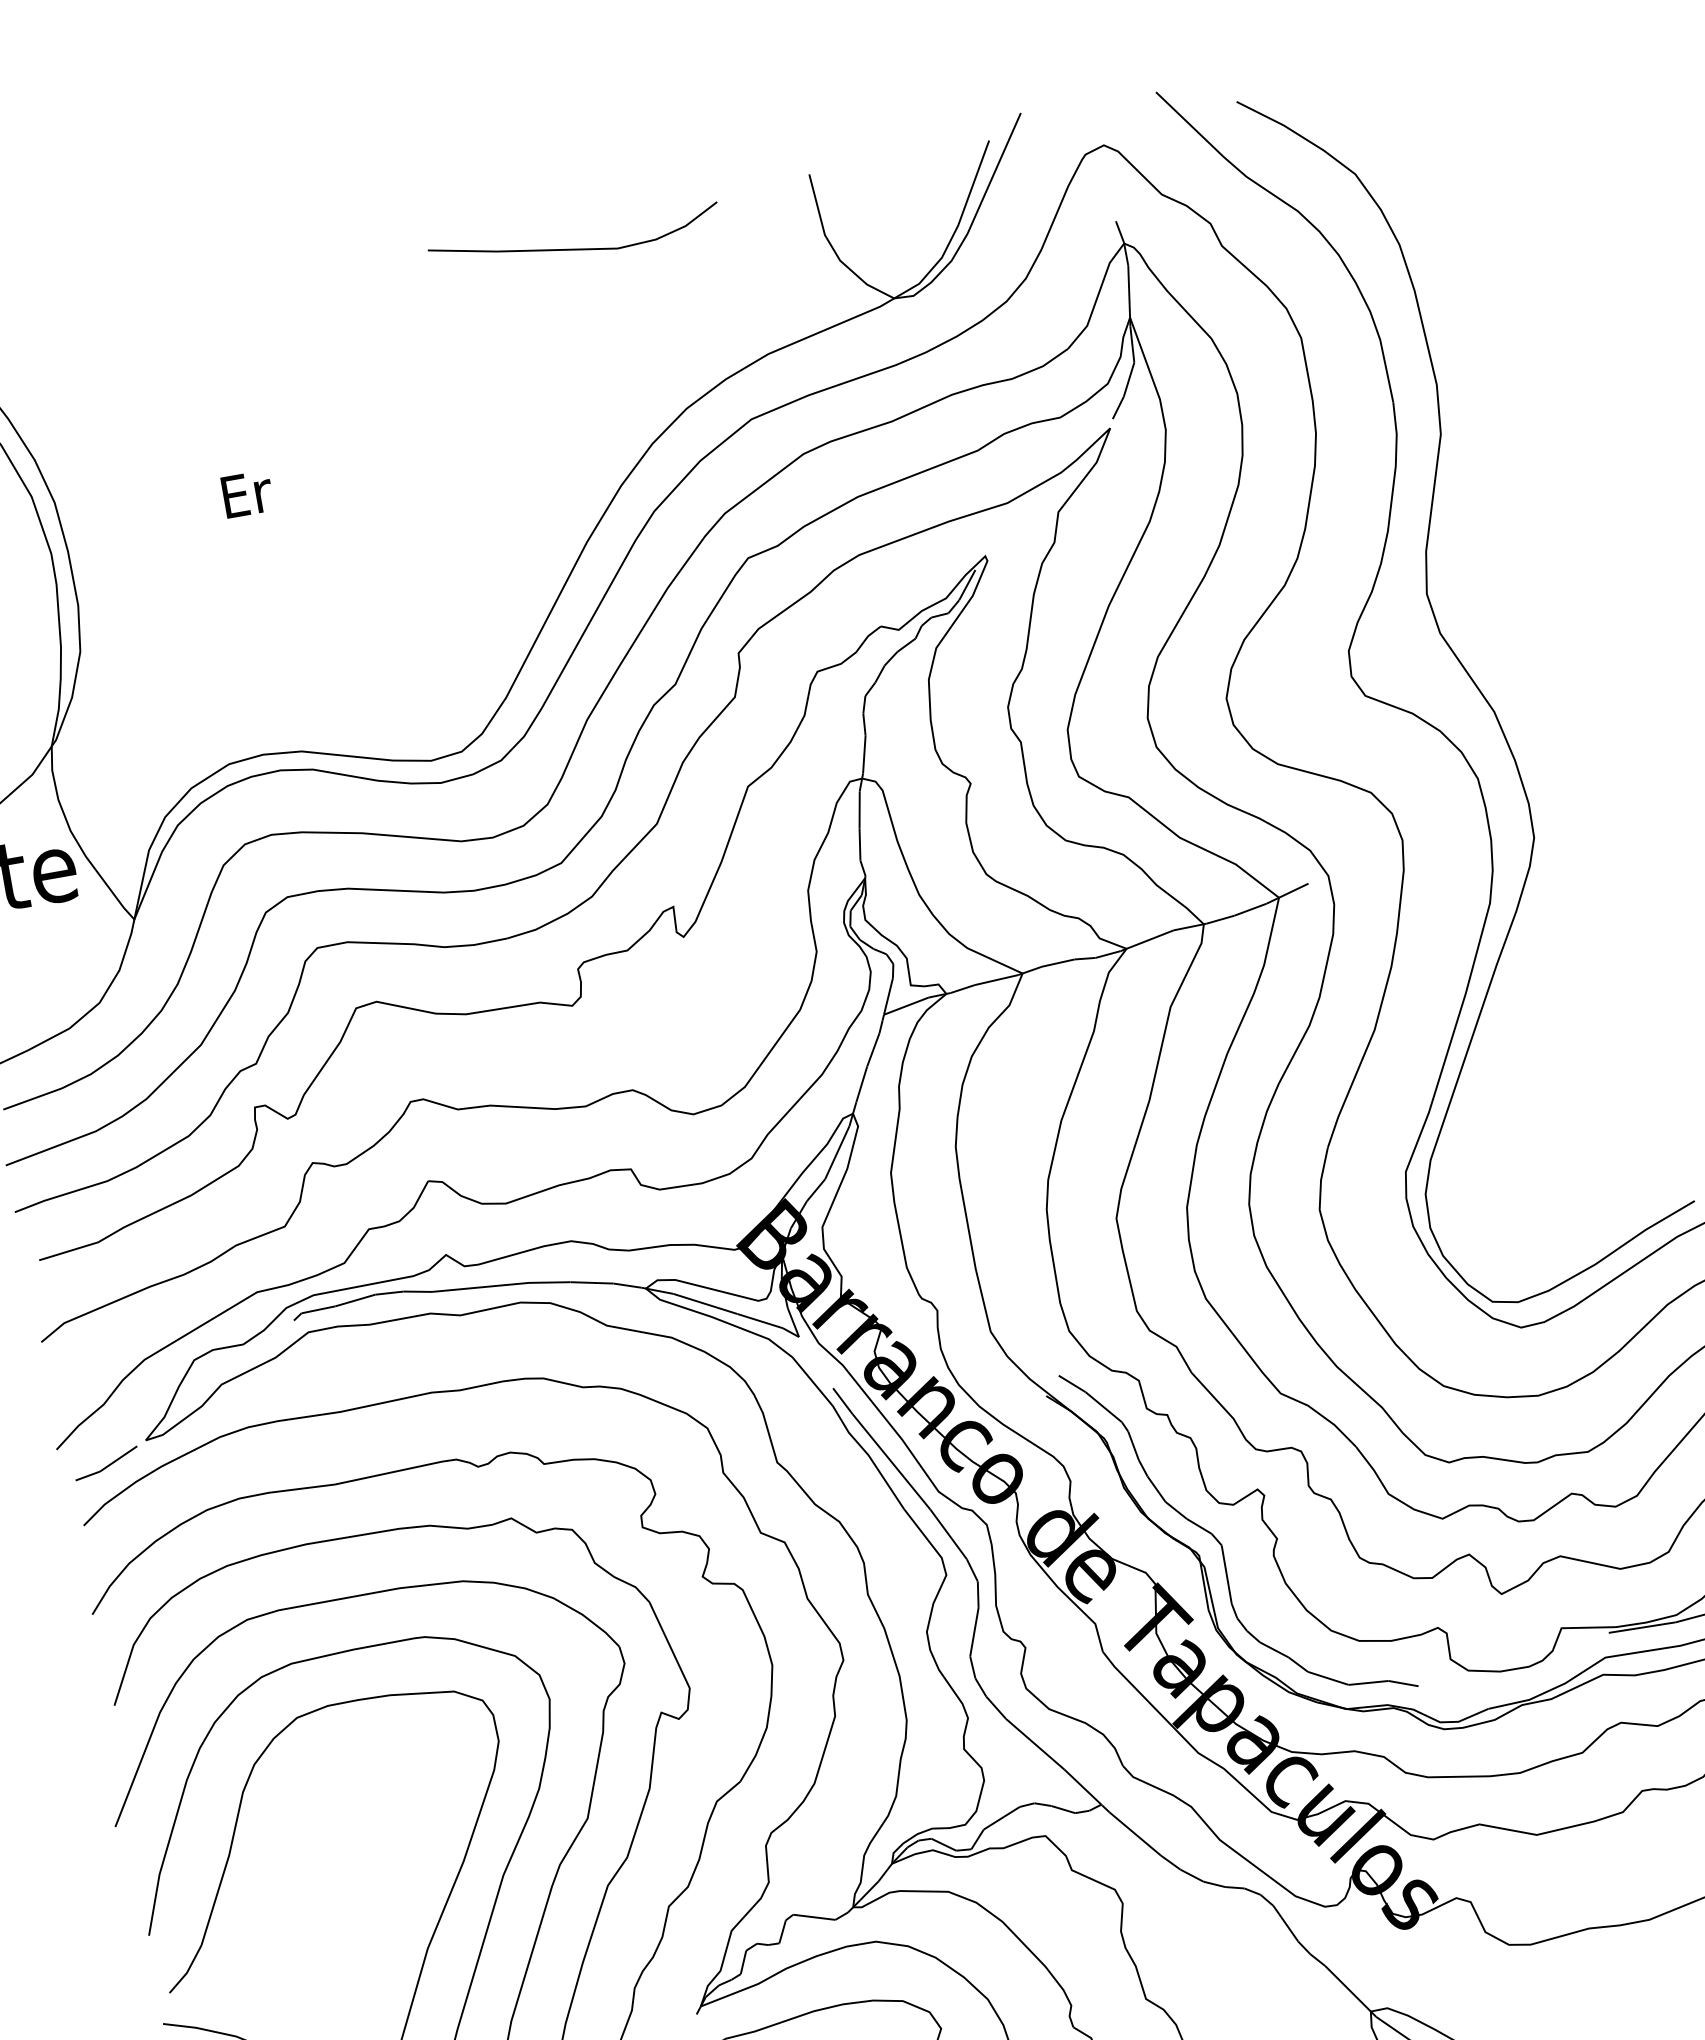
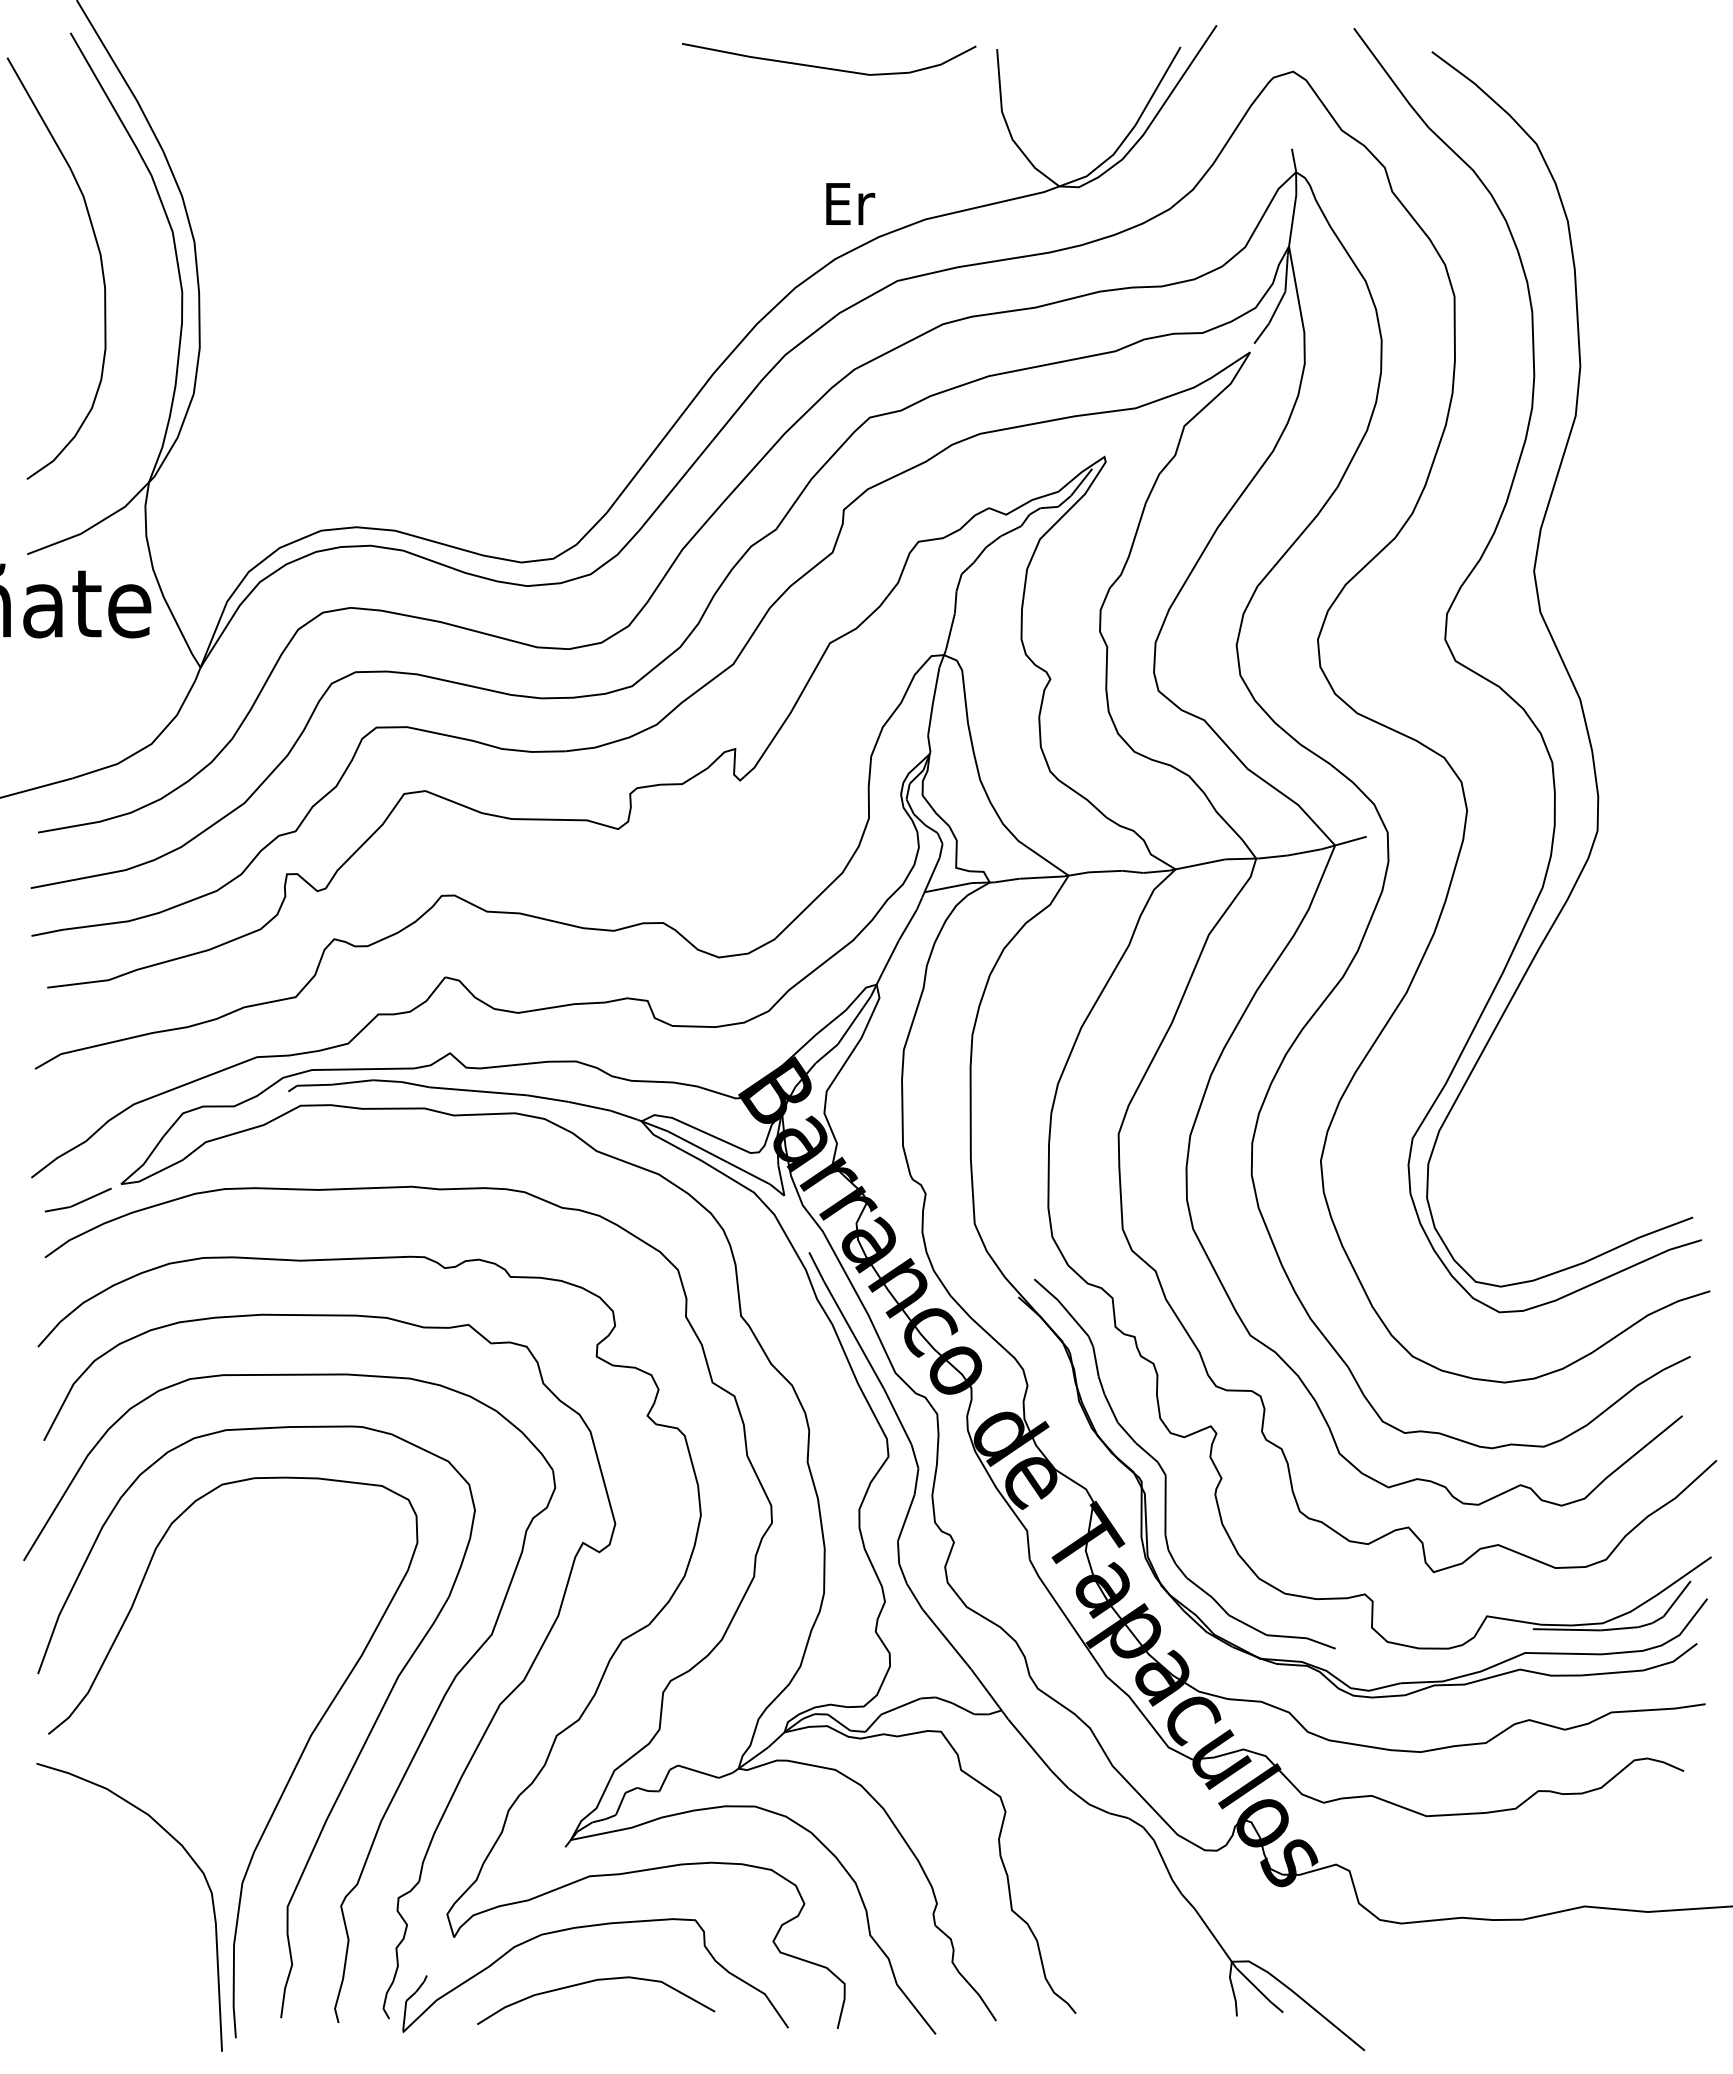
curve: (575, 248) -> (828, 67), moved
text: (247, 493) -> (850, 203), moved

